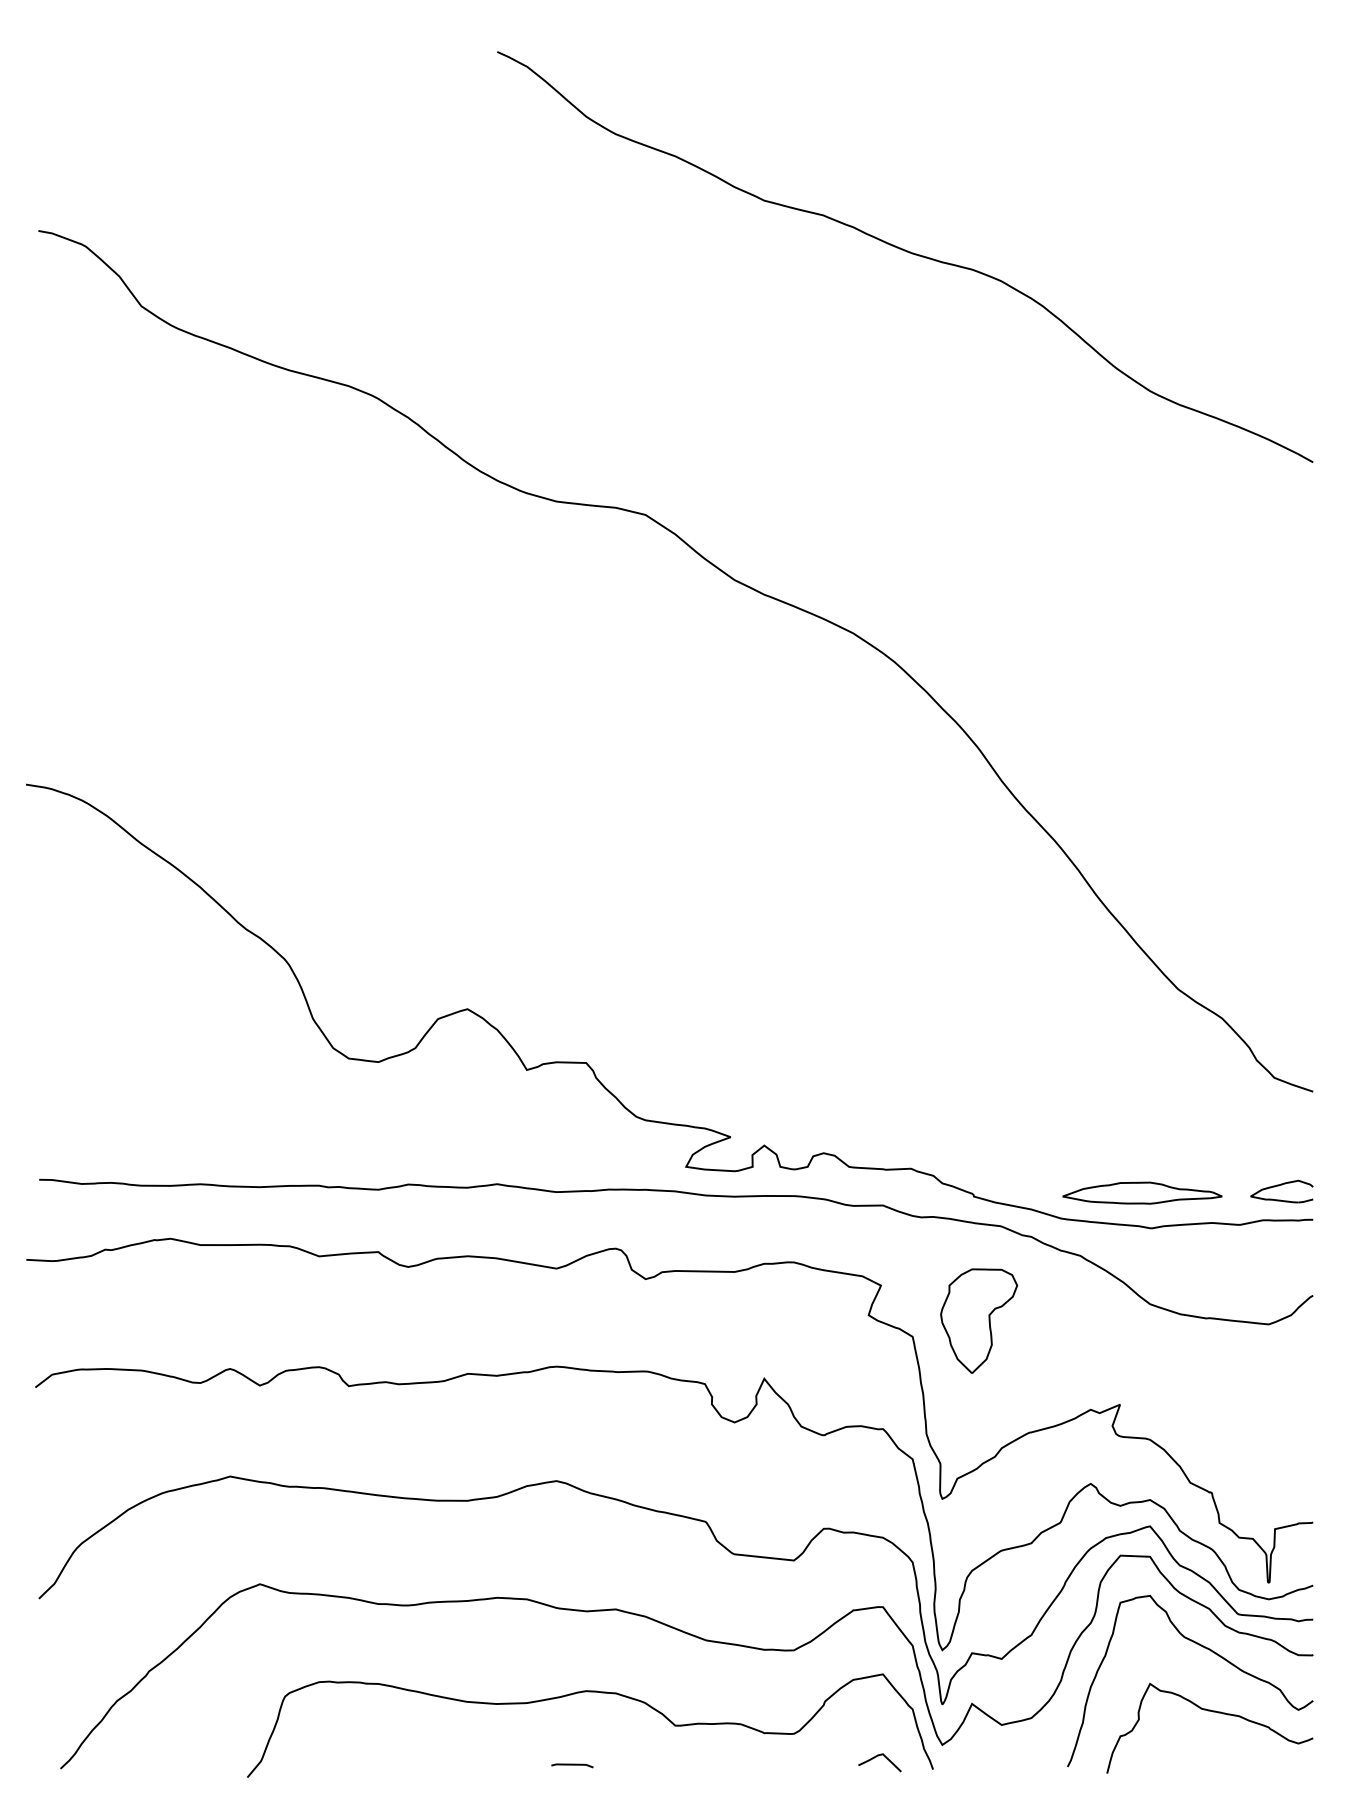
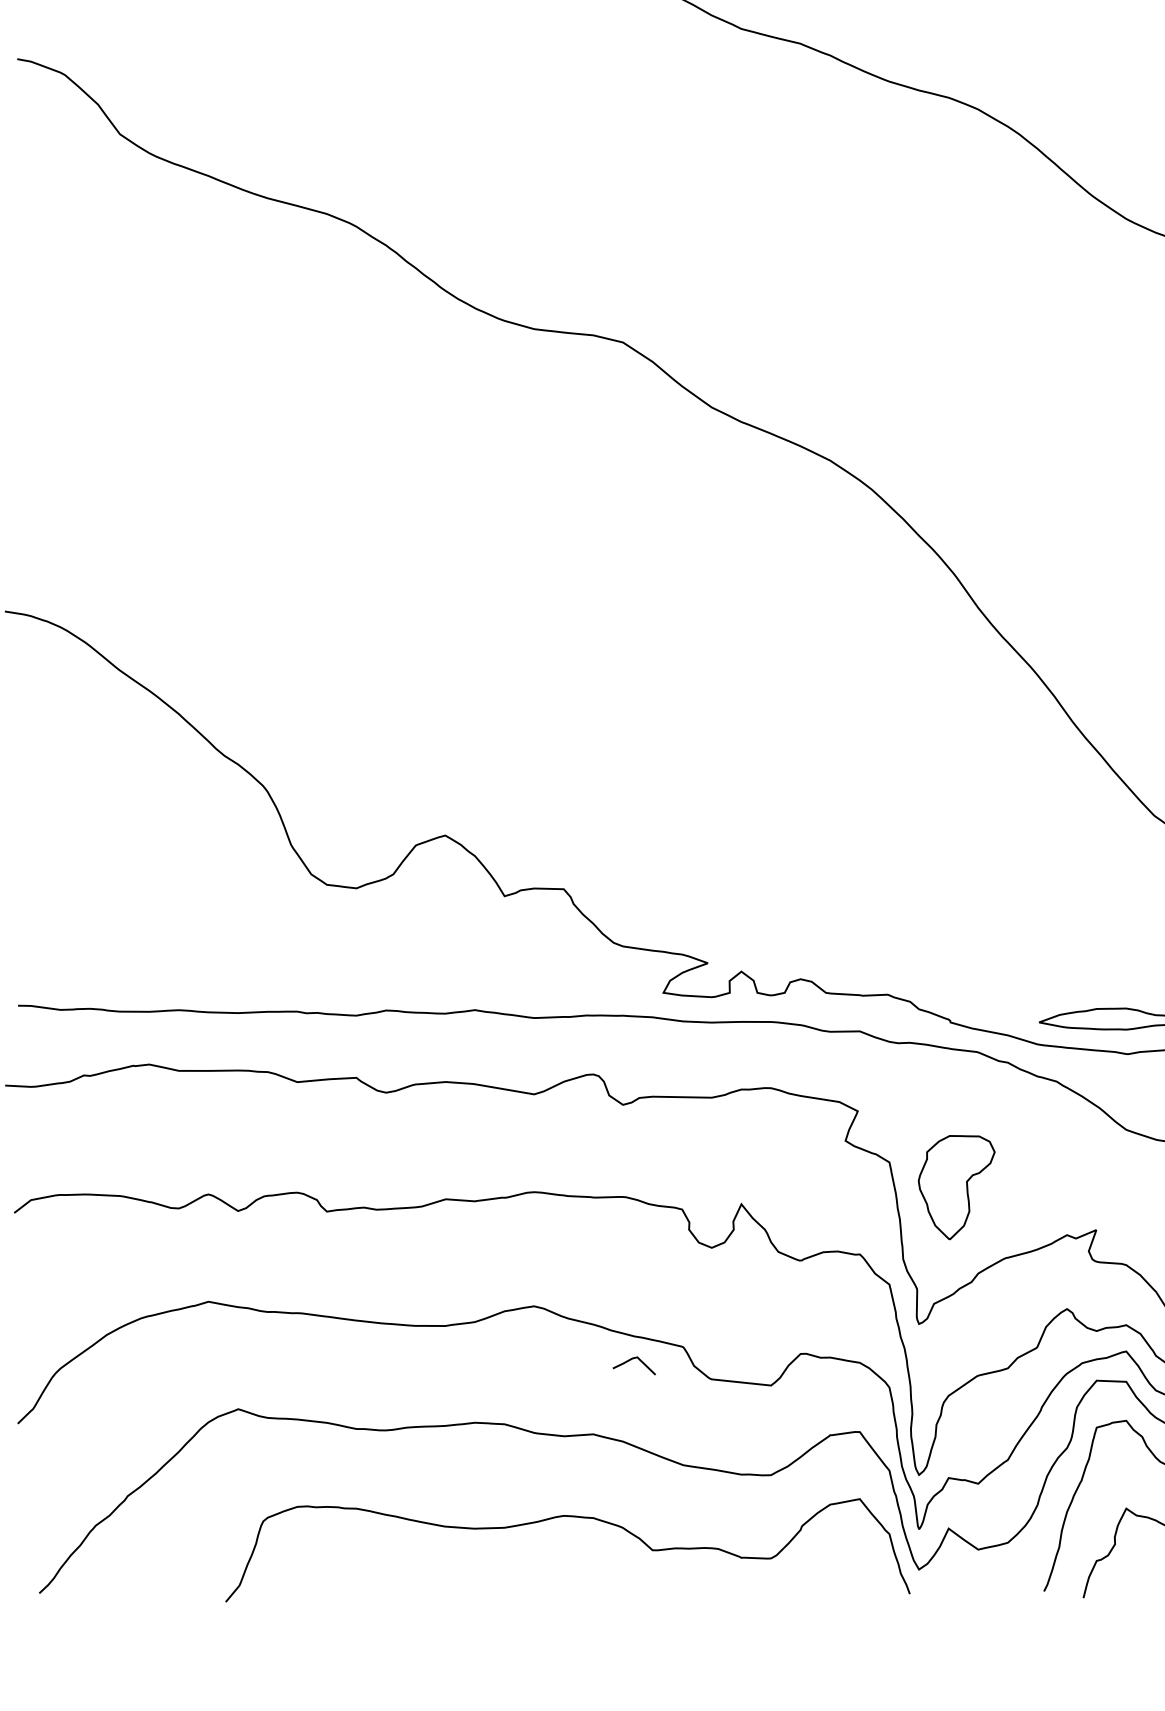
part: (979, 1320) -> (957, 1187), moved
curve: (876, 1757) -> (630, 1360), moved
curve: (572, 1765) -> (550, 1590), removed

